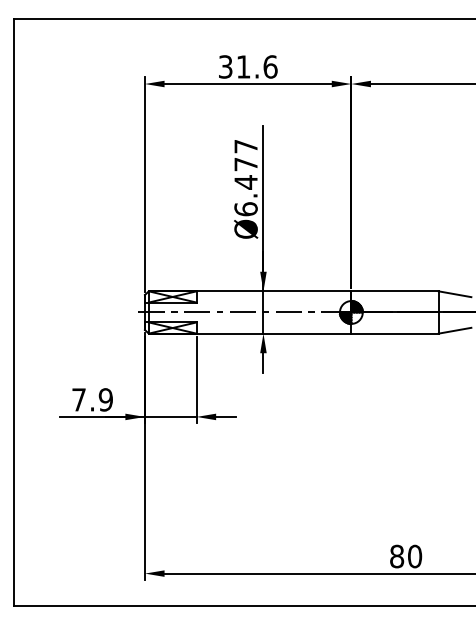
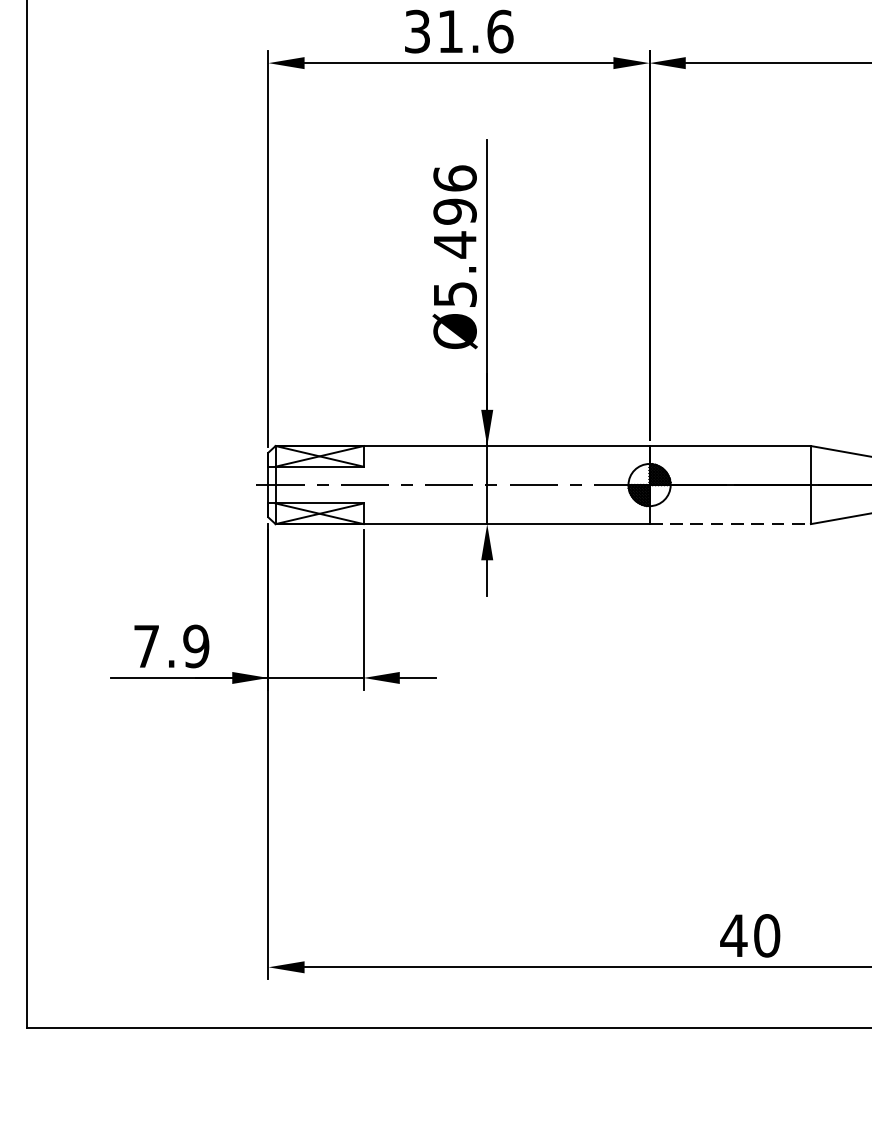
text: (245, 177) -> (454, 235), Ø6.477 -> Ø5.496
line: (395, 333) -> (731, 523), solid -> dashed
text: (396, 556) -> (732, 935), 80 -> 40

